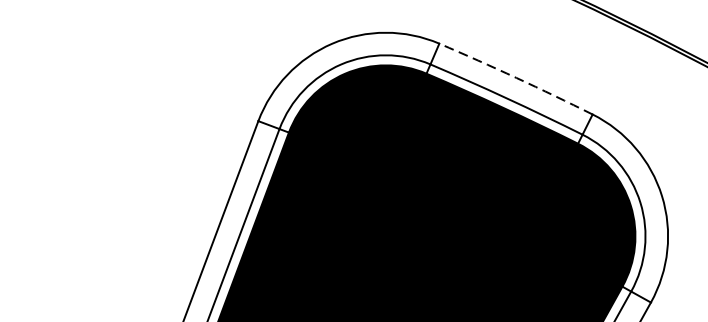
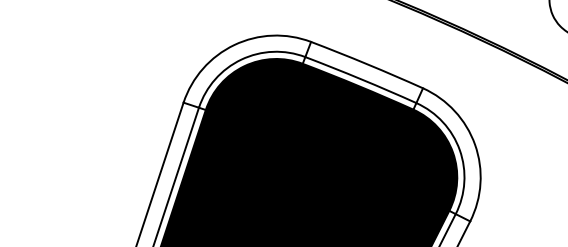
arc: (516, 78) -> (367, 64), dashed -> solid

